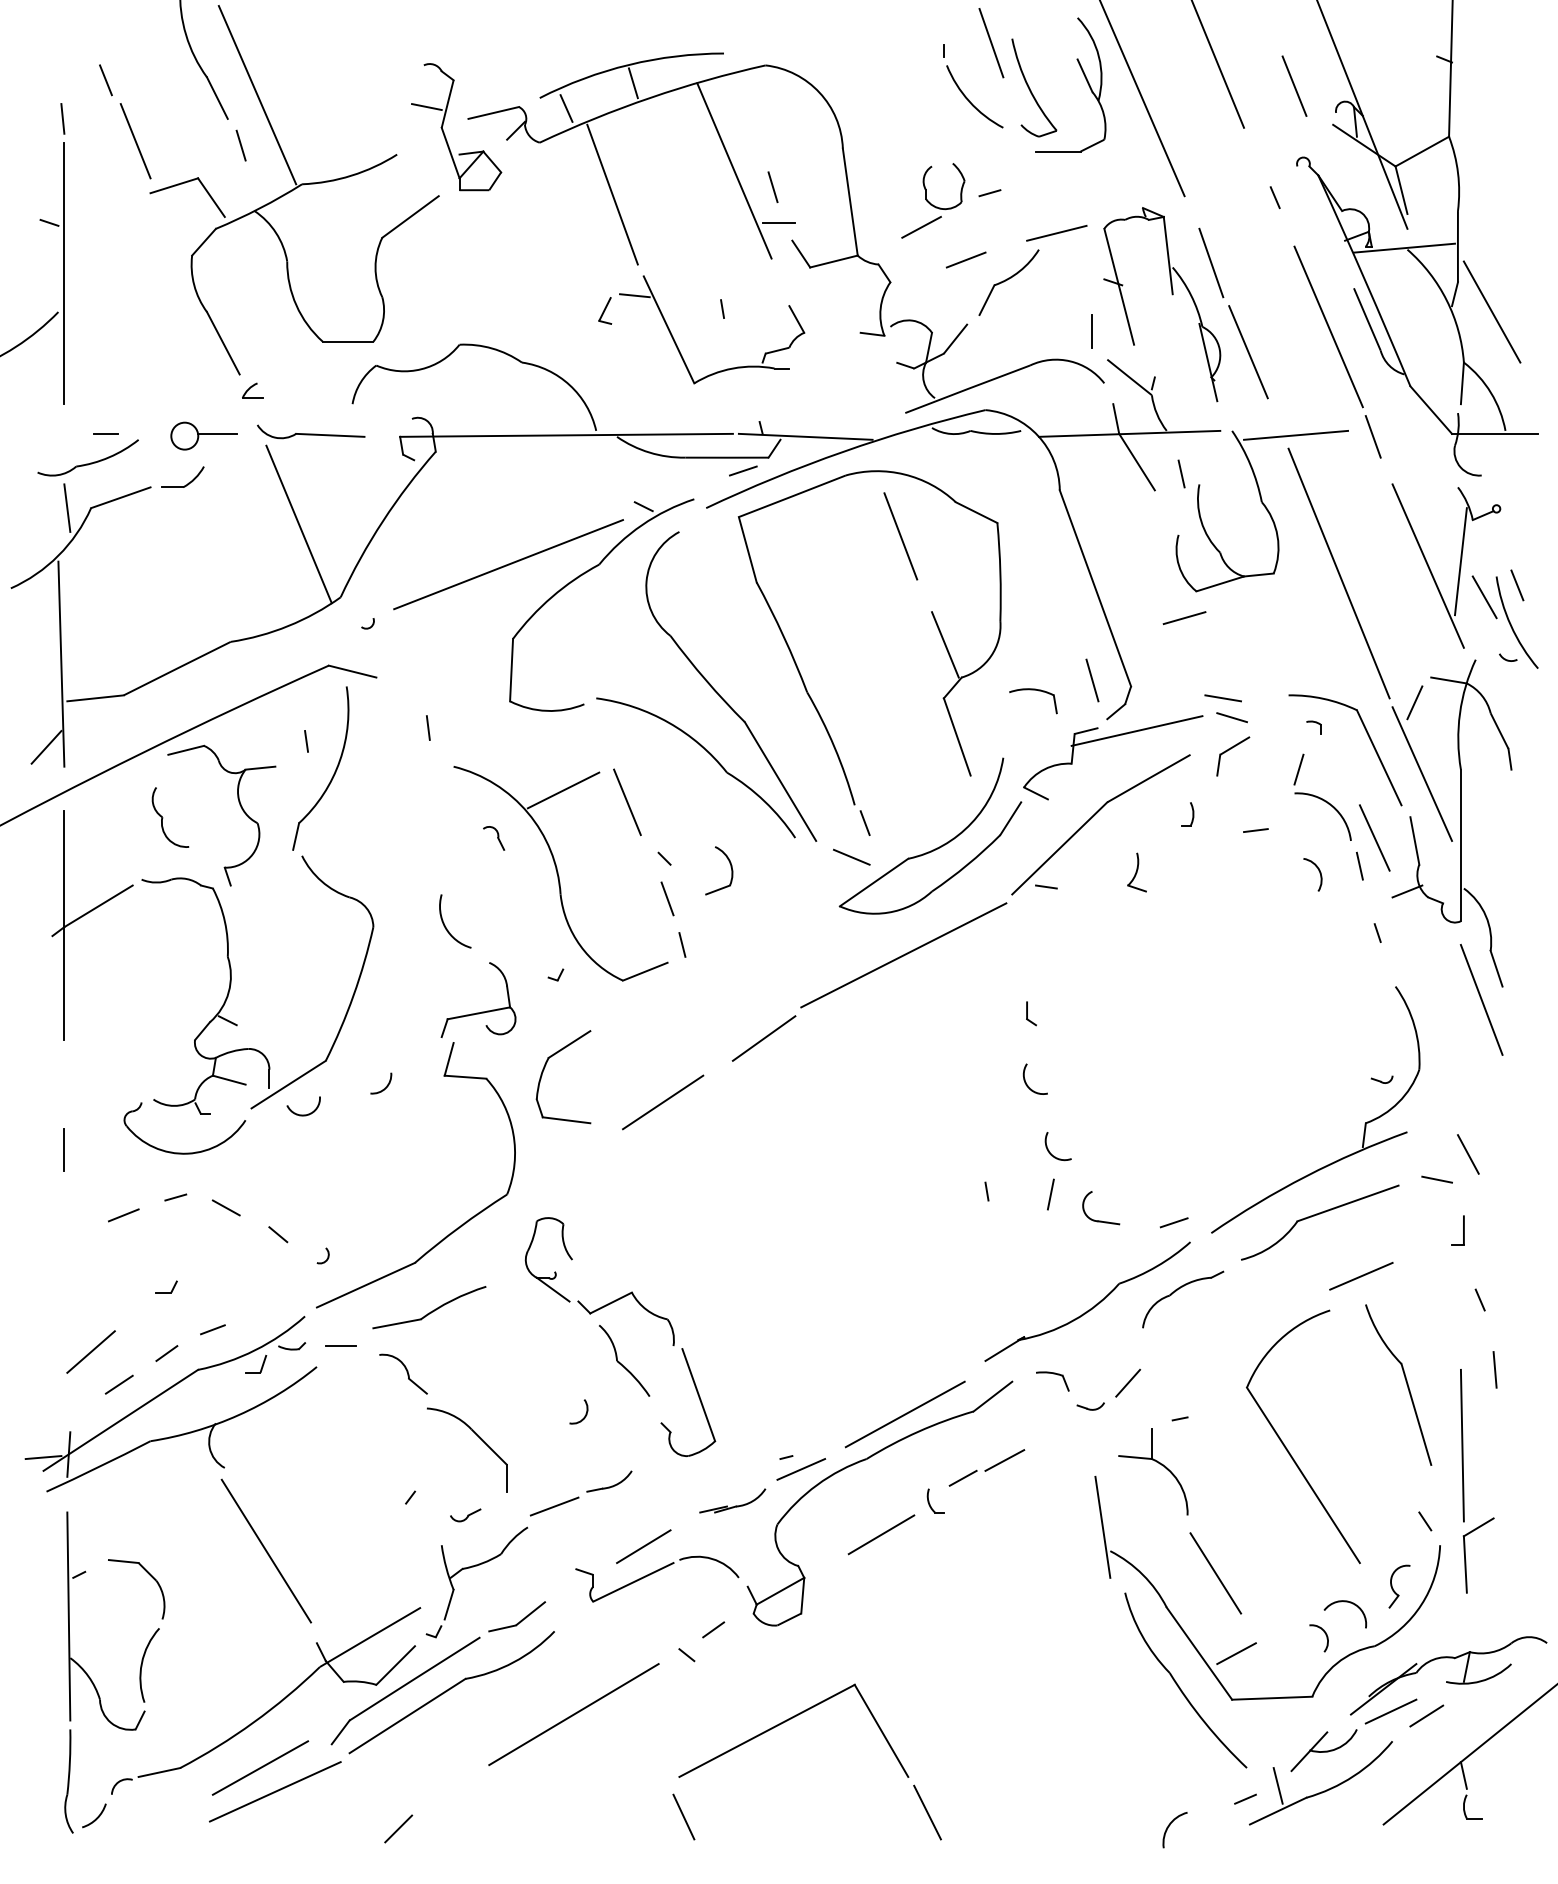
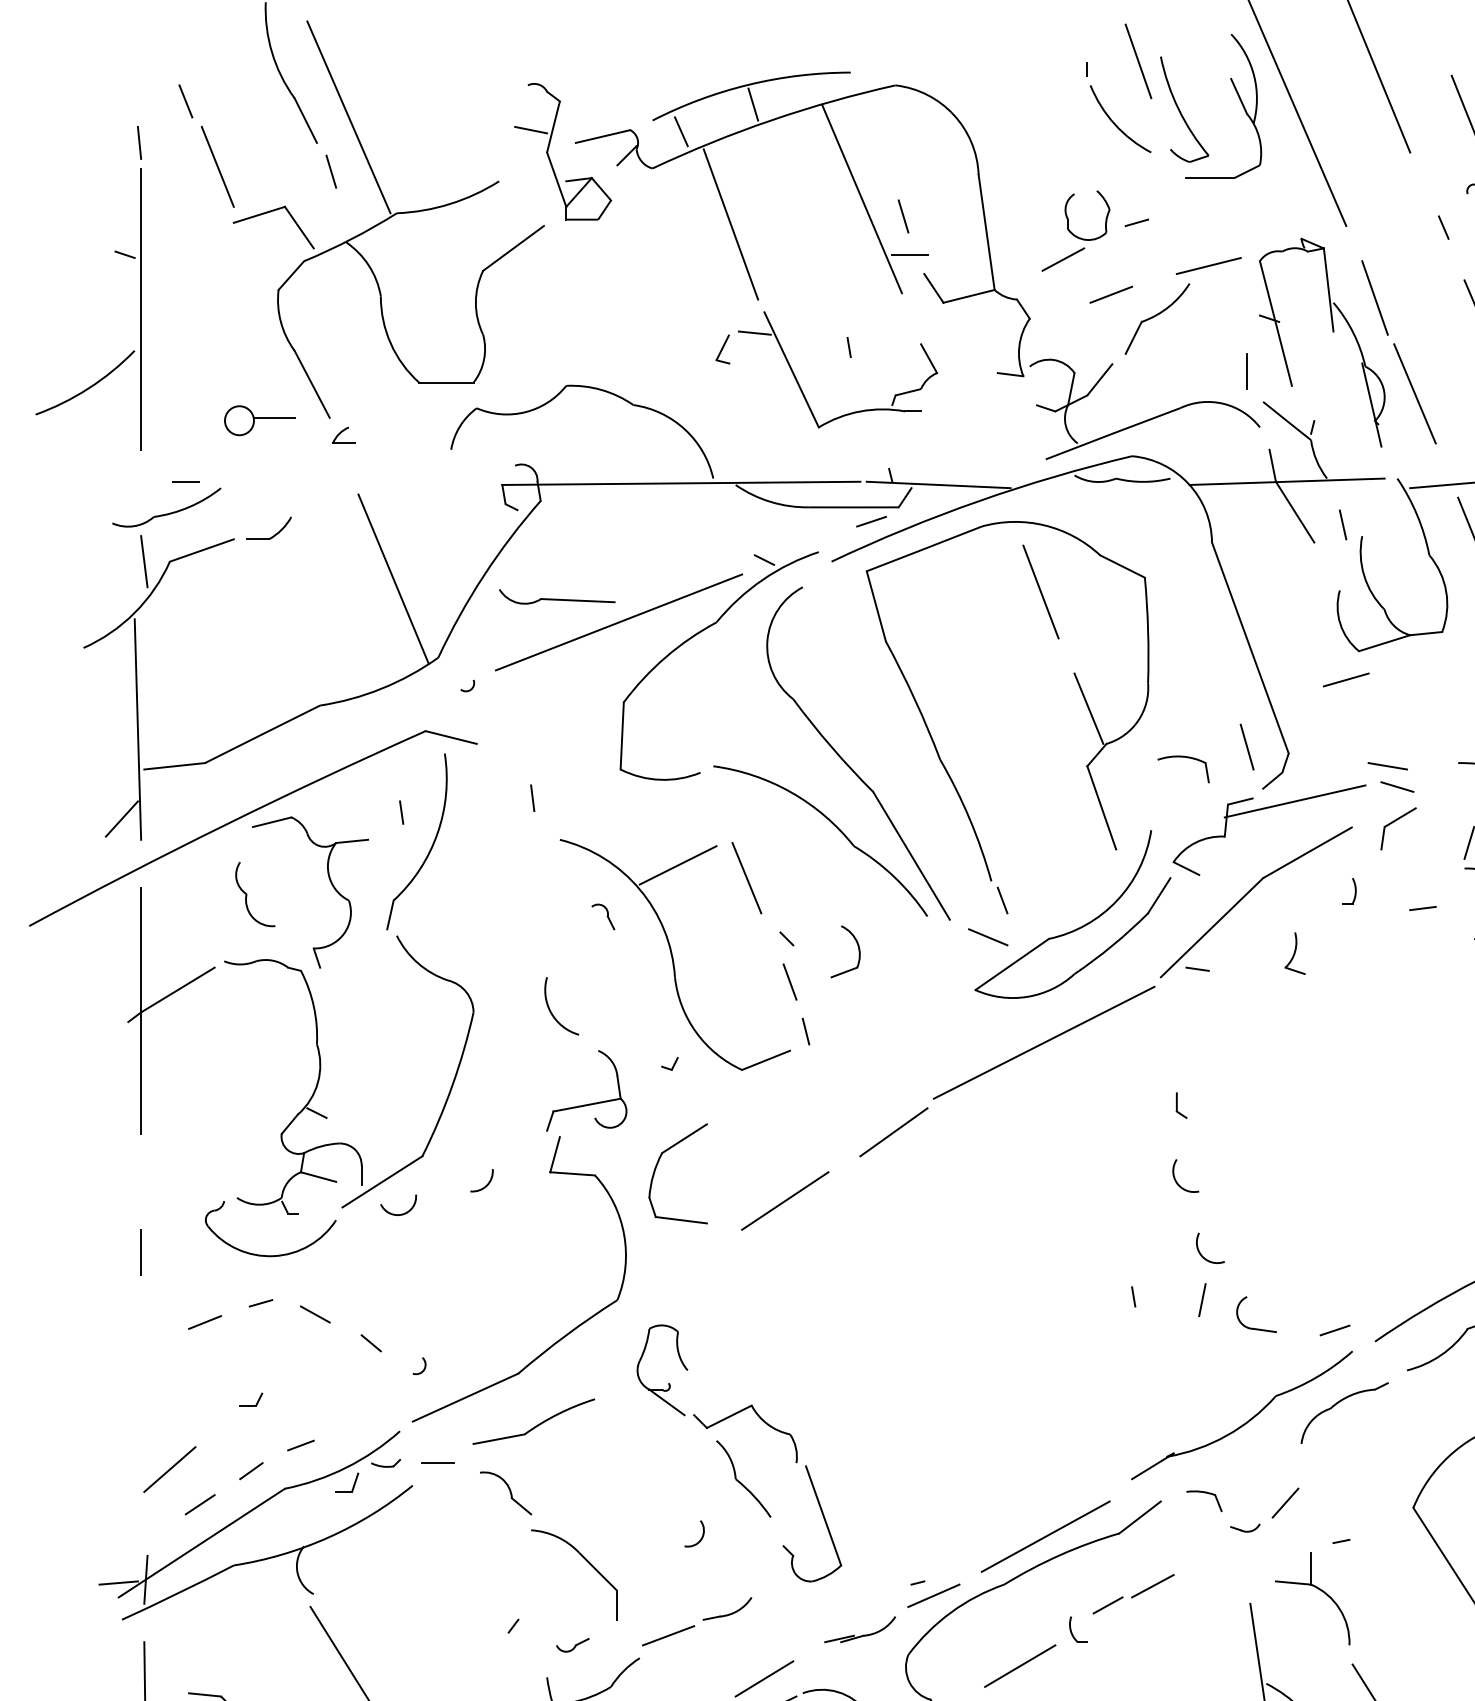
part: (311, 431) -> (557, 596), moved
part: (203, 435) -> (259, 420), moved

